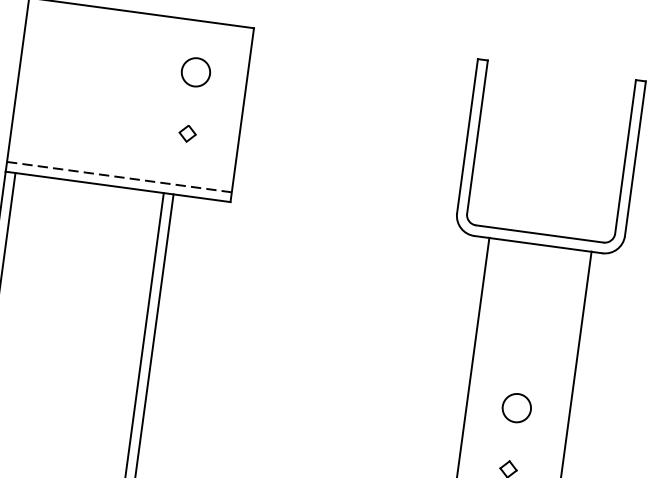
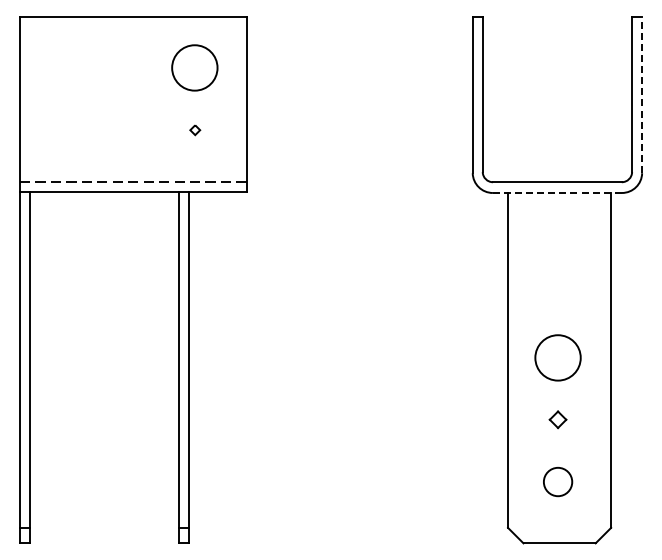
circle: (196, 72) -> (195, 68), size x1.6
part: (188, 134) -> (195, 130), size x0.6
line: (635, 158) -> (642, 94), solid -> dashed
line: (538, 245) -> (557, 193), solid -> dashed
circle: (516, 407) -> (557, 357), size x1.6

